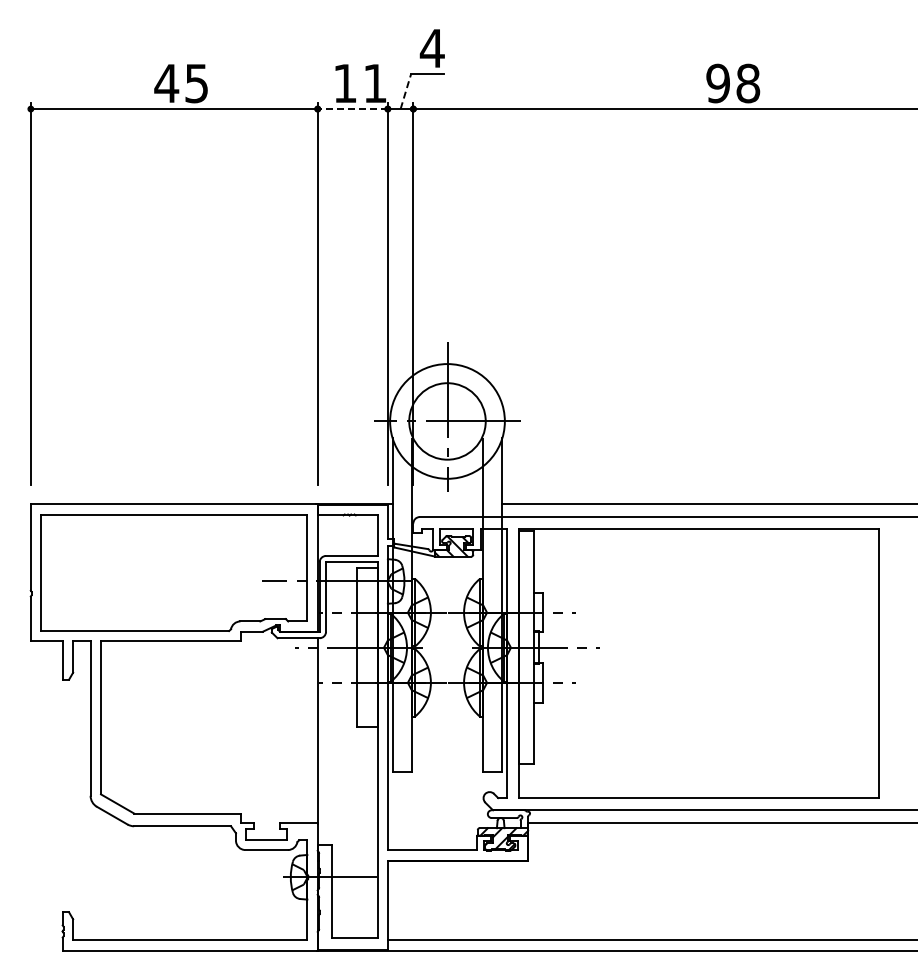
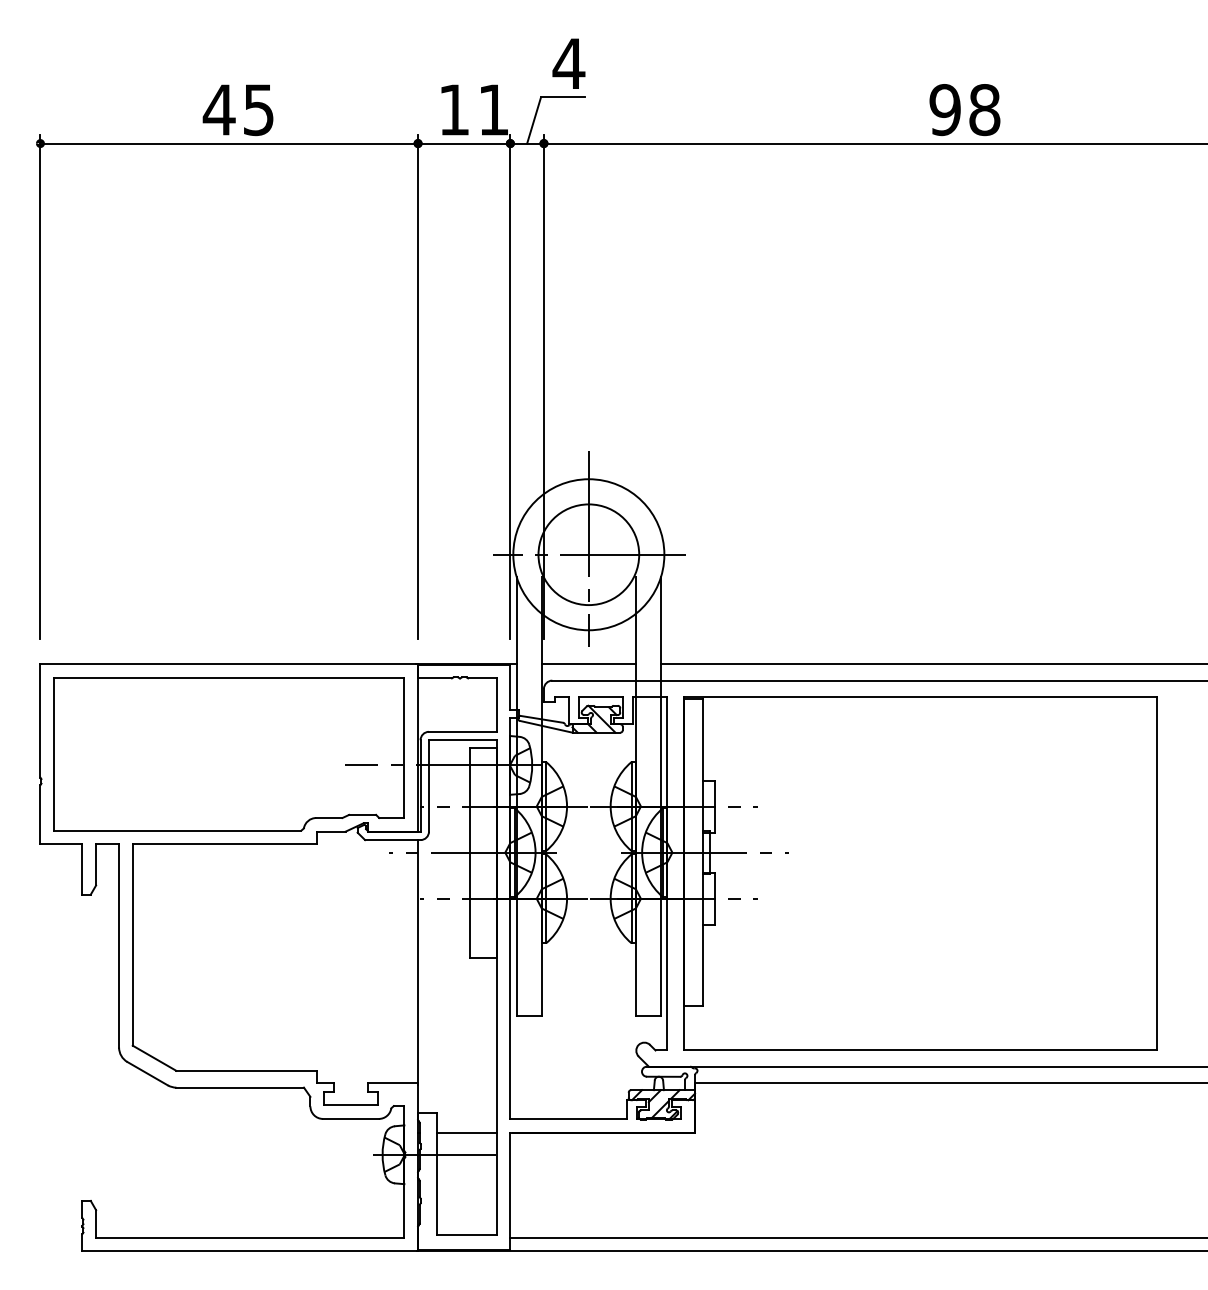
line: (406, 91) -> (534, 120), dashed -> solid
line: (352, 109) -> (463, 144), dashed -> solid
line: (447, 504) -> (588, 664), added
line: (354, 860) -> (466, 1132), added

